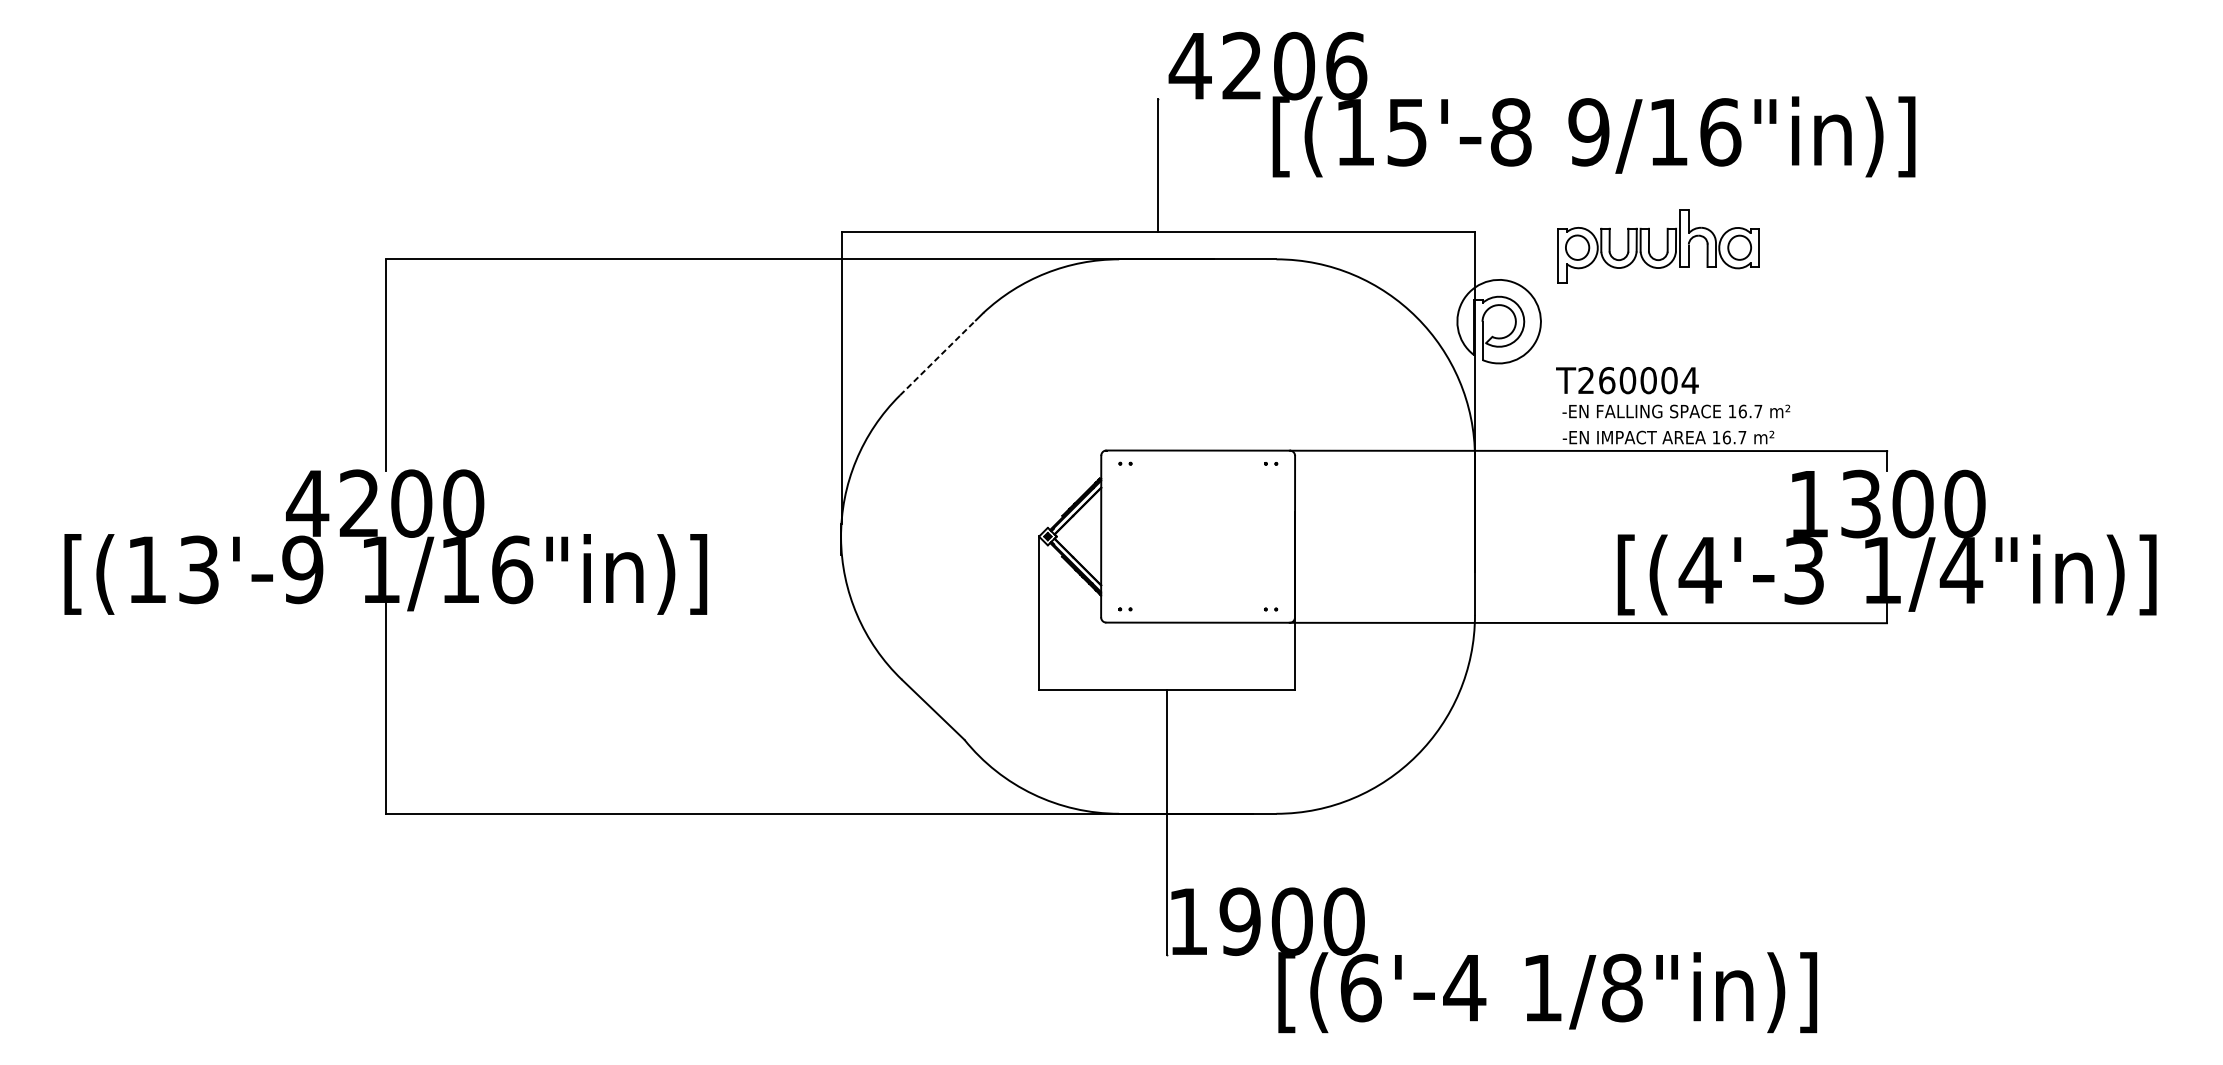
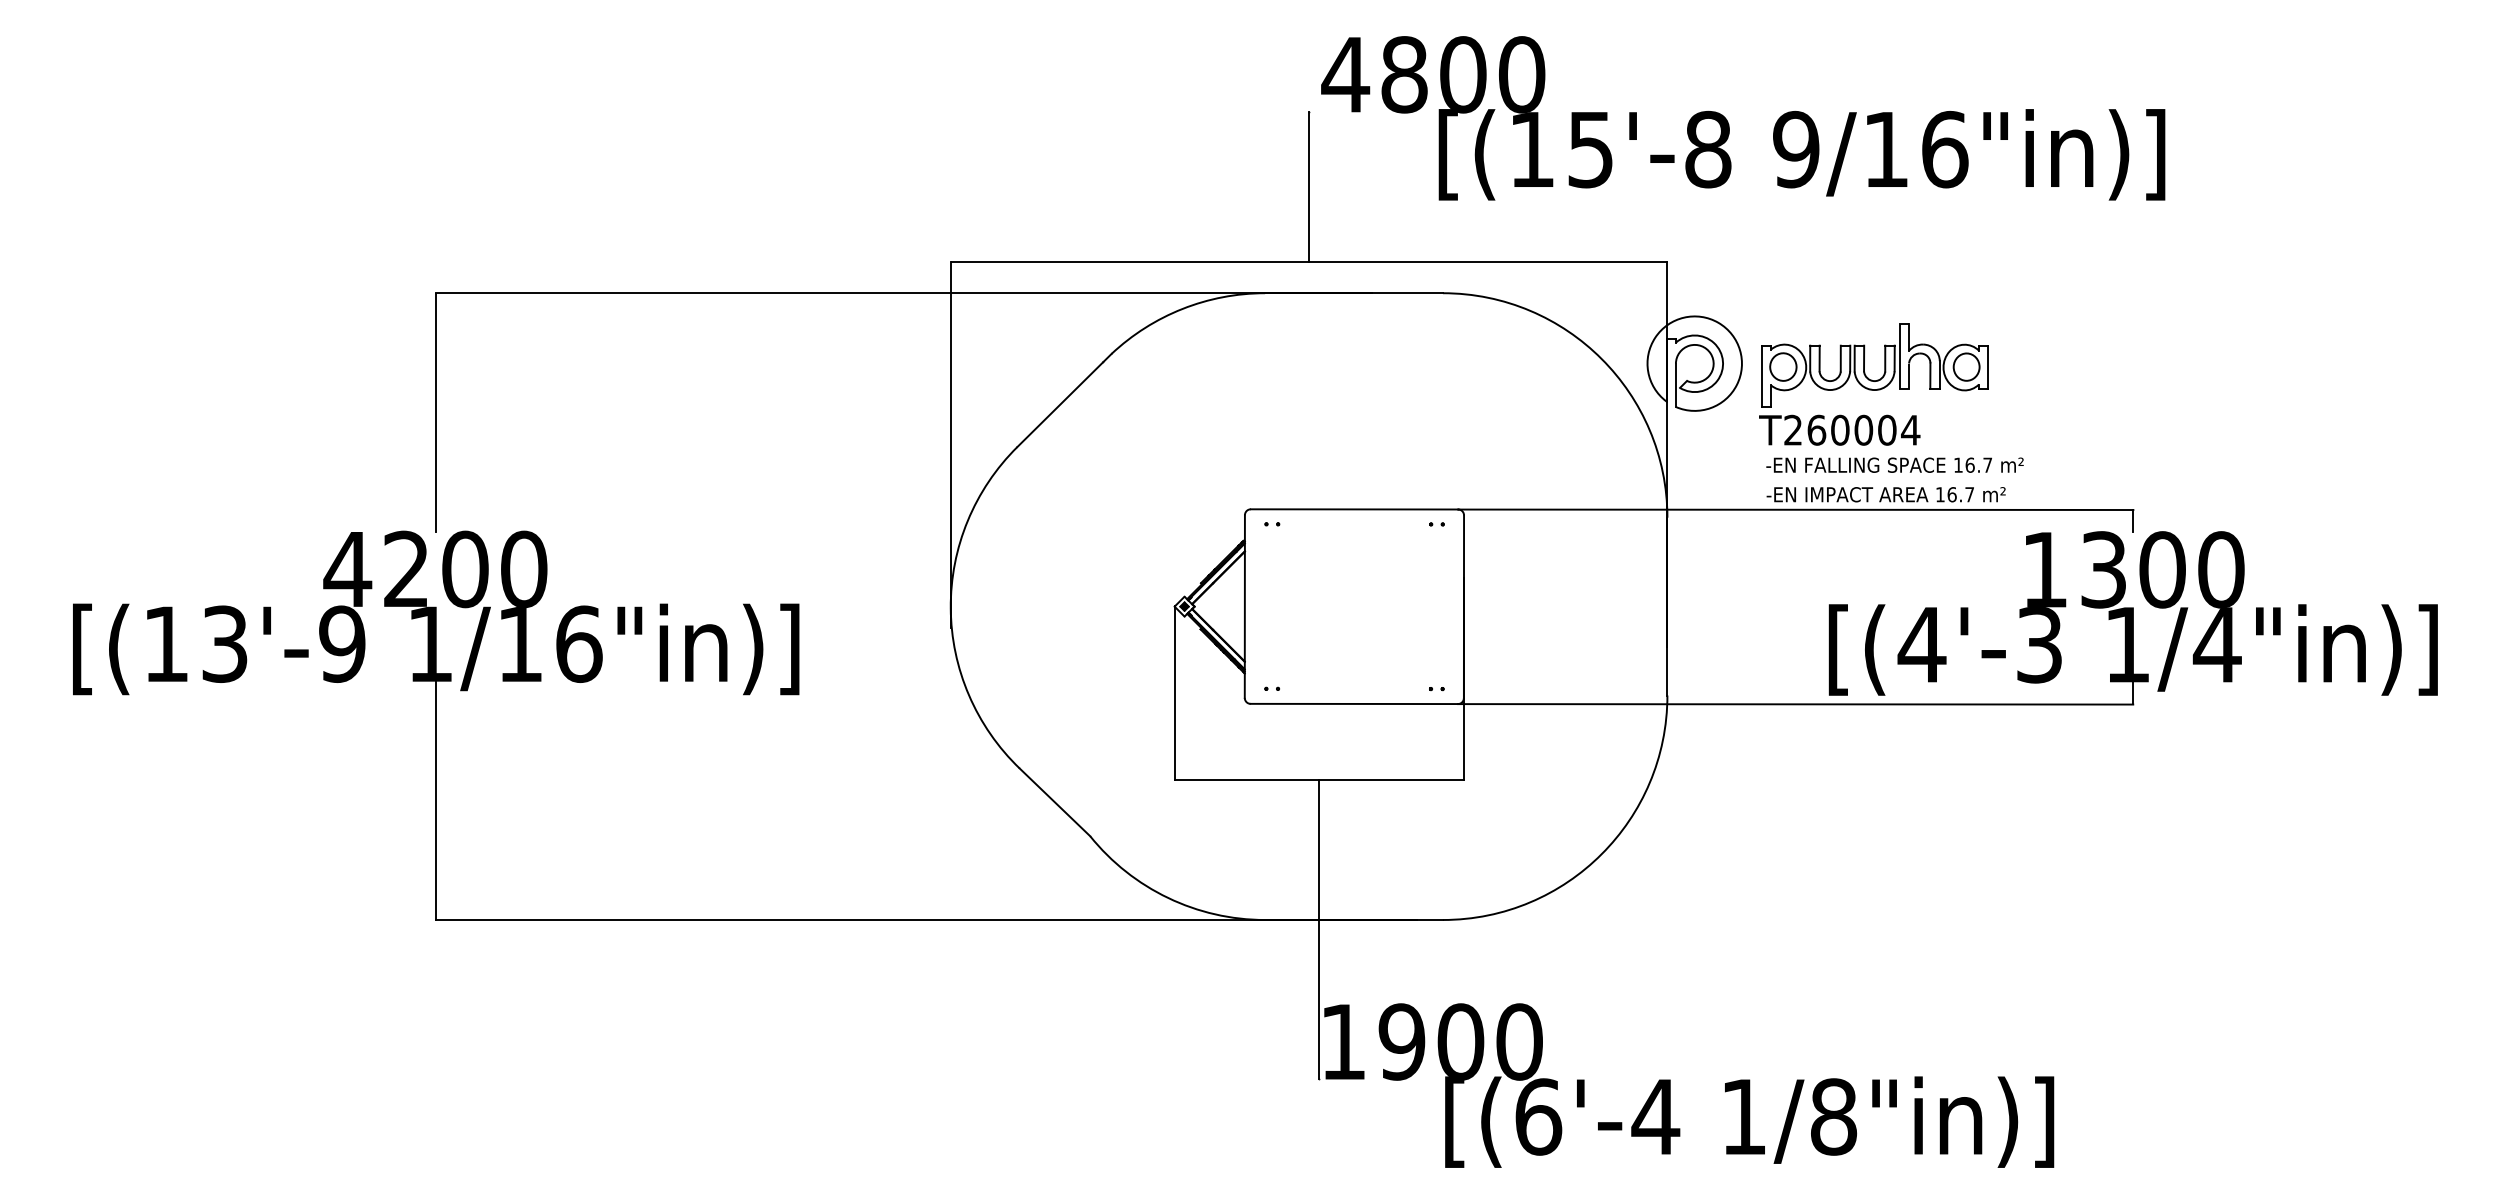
text: (1294, 65) -> (1463, 74), 4206 -> 4800
part: (1649, 246) -> (1864, 365), moved
line: (938, 357) -> (1060, 404), dashed -> solid

